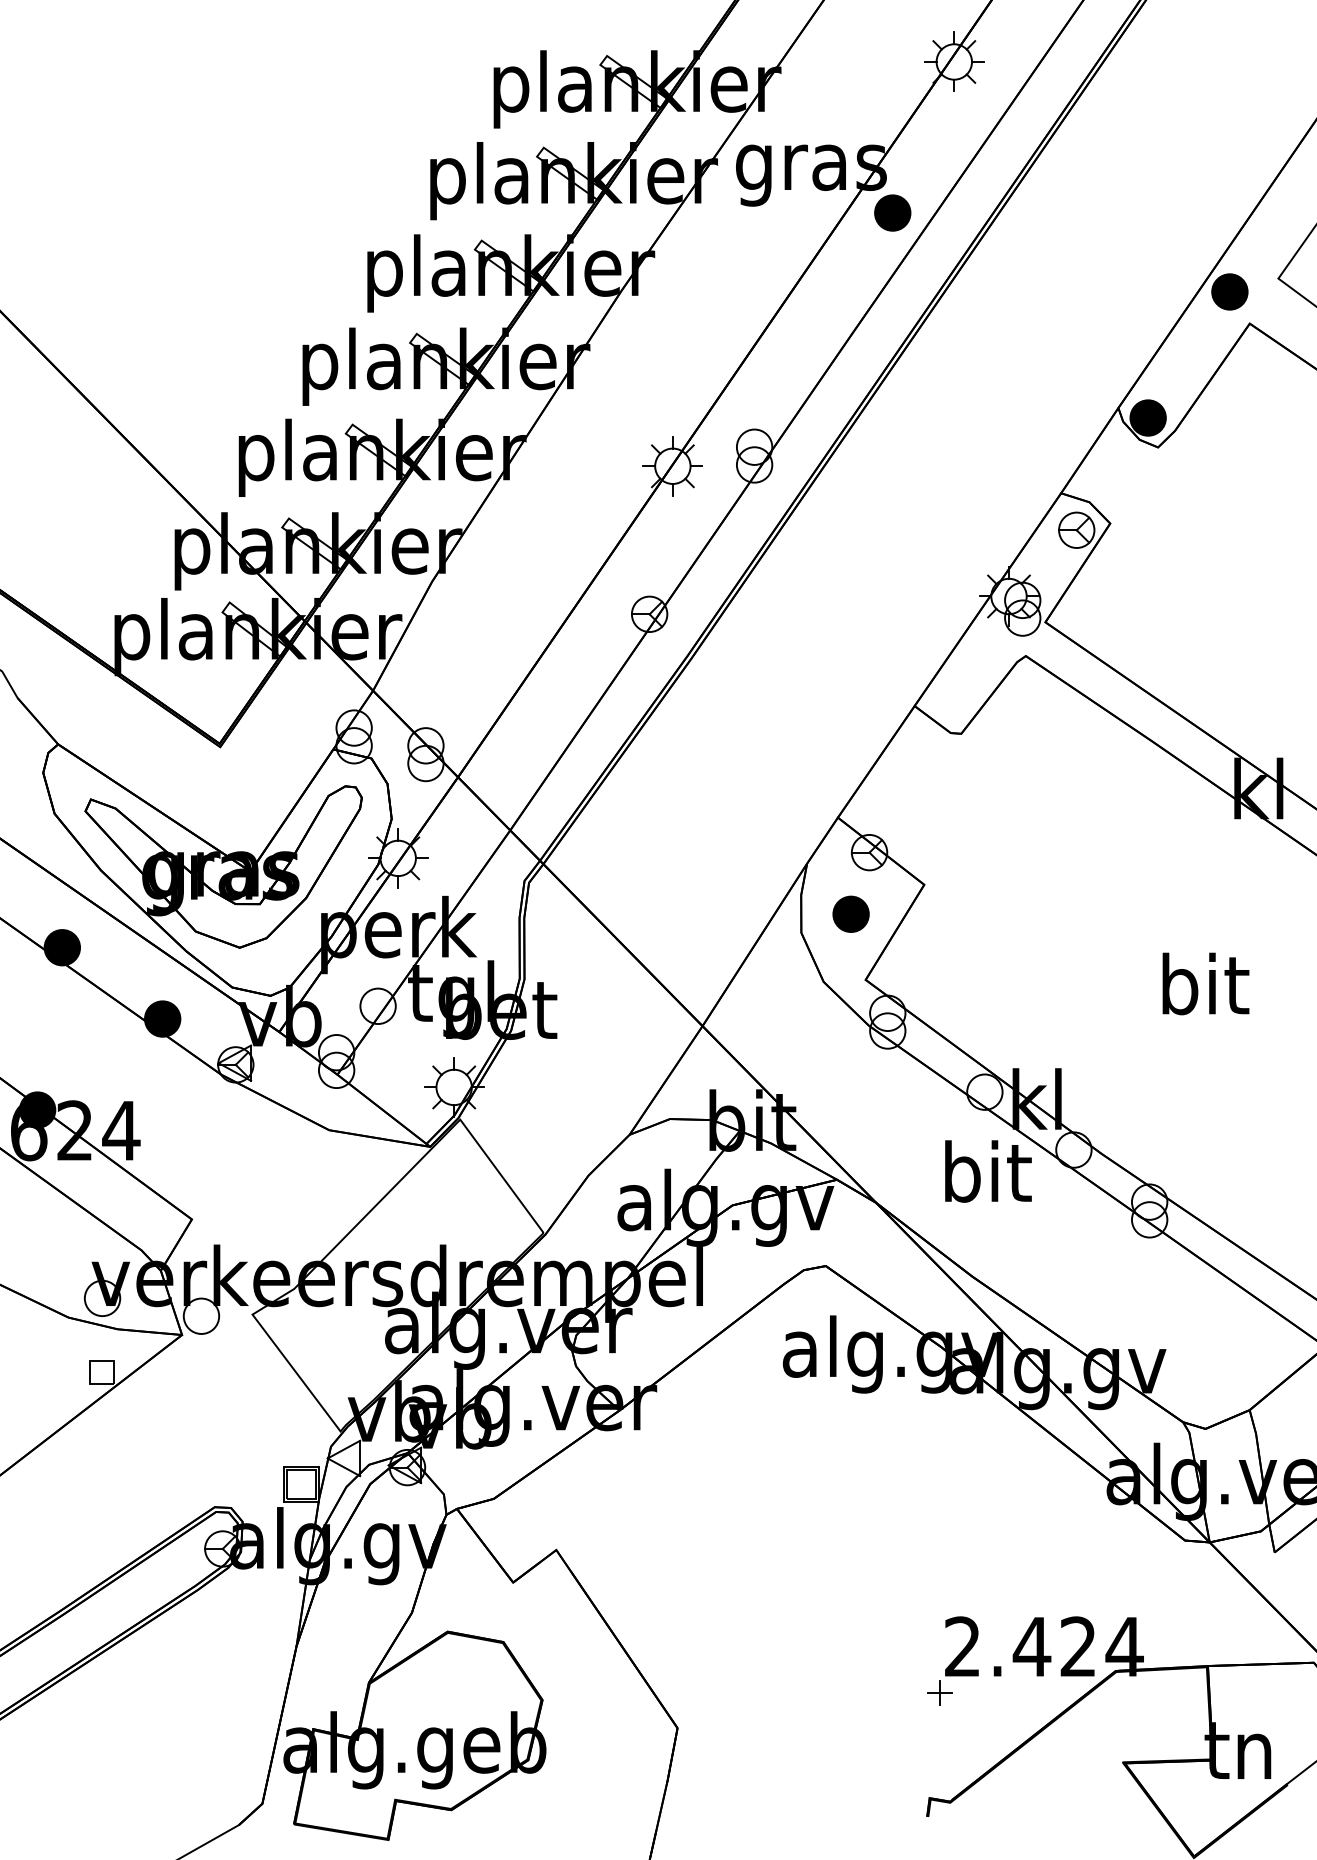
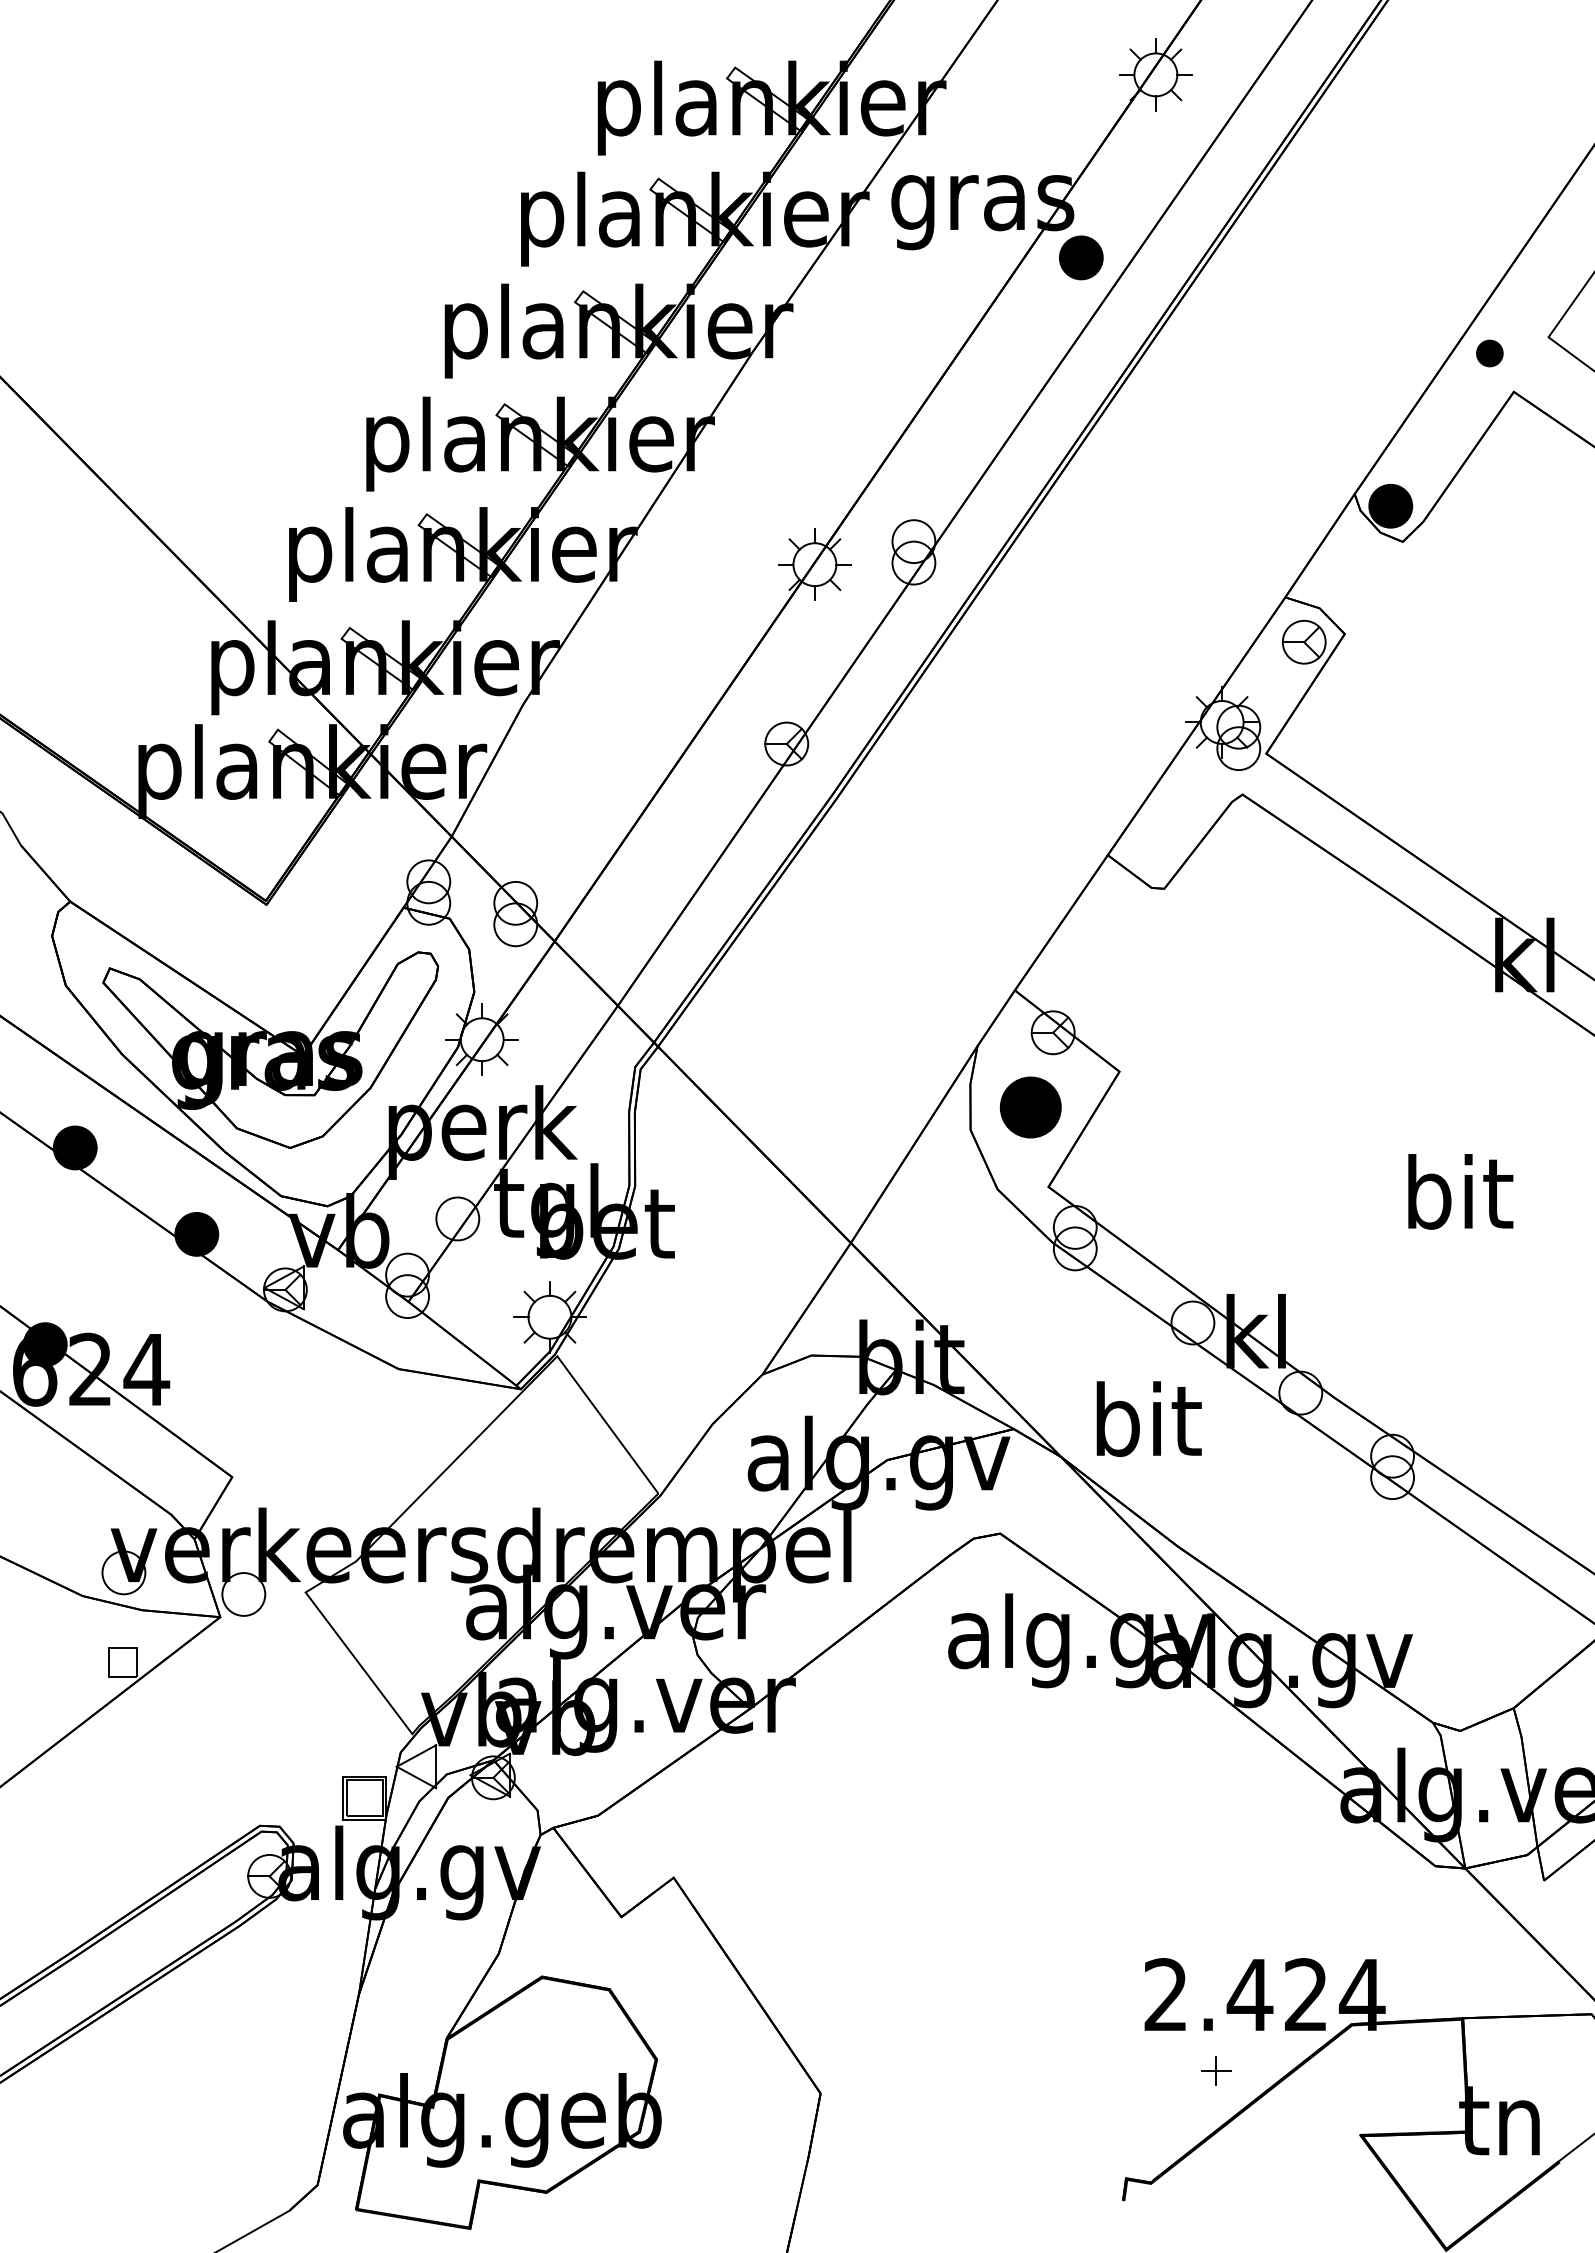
part: (1229, 291) -> (1489, 353), size x0.6
part: (850, 914) -> (1030, 1107), size x1.4
text: (987, 1171) -> (1148, 1419), moved
part: (939, 1692) -> (1216, 2070), moved

